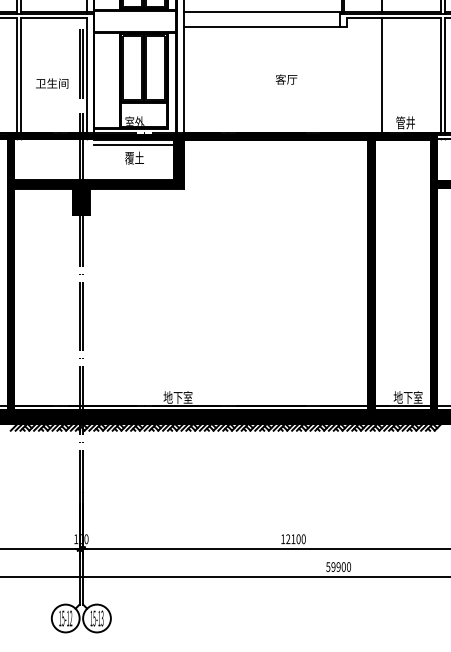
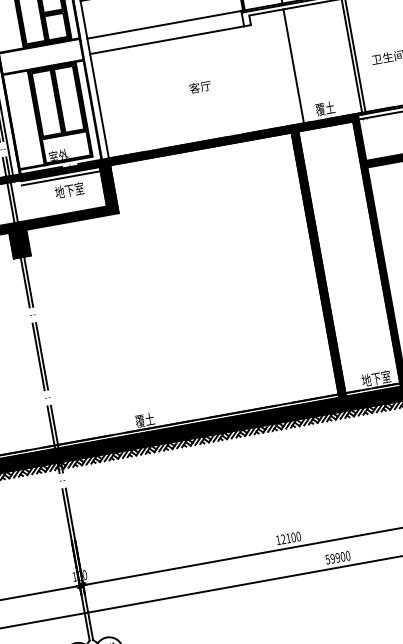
text: (405, 122) -> (325, 108), 管井 -> 覆土
text: (139, 157) -> (69, 189), 覆土 -> 地下室
text: (177, 397) -> (149, 419), 地下室 -> 覆土

